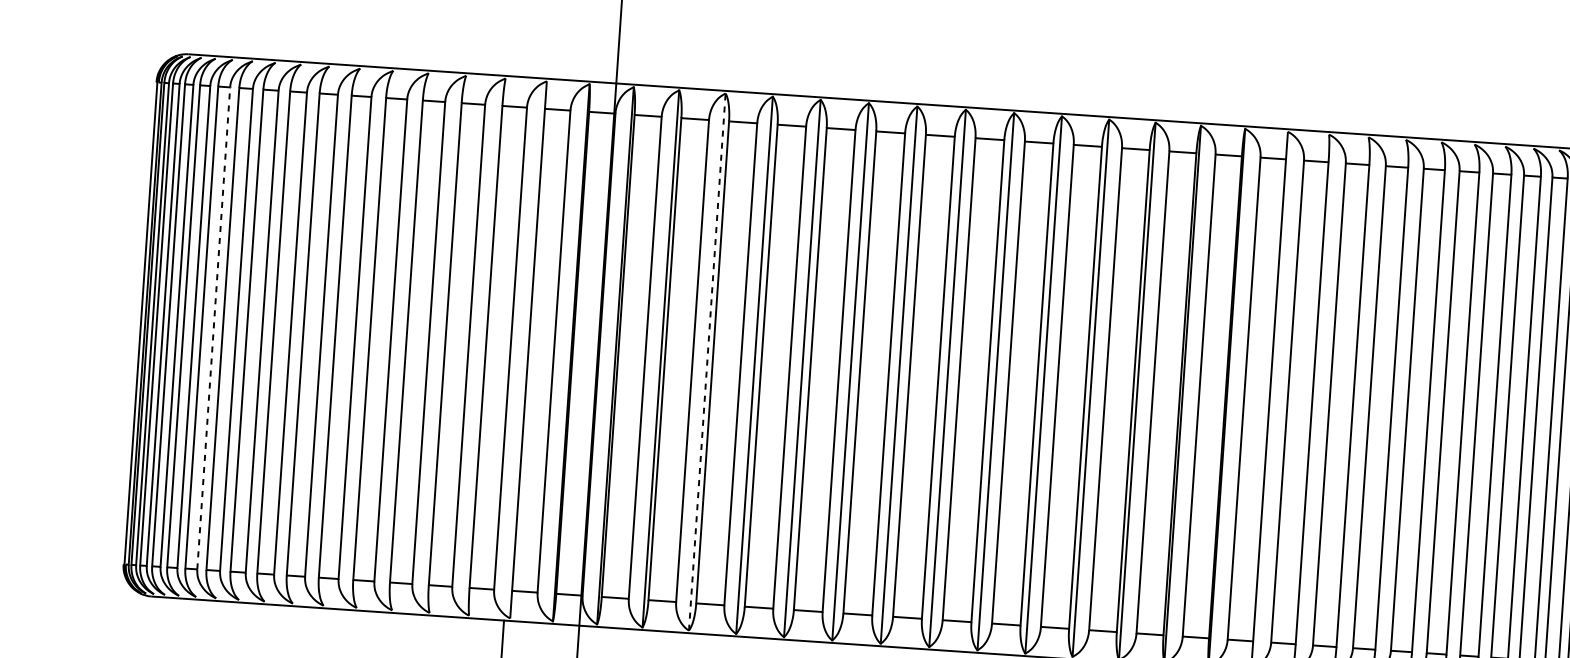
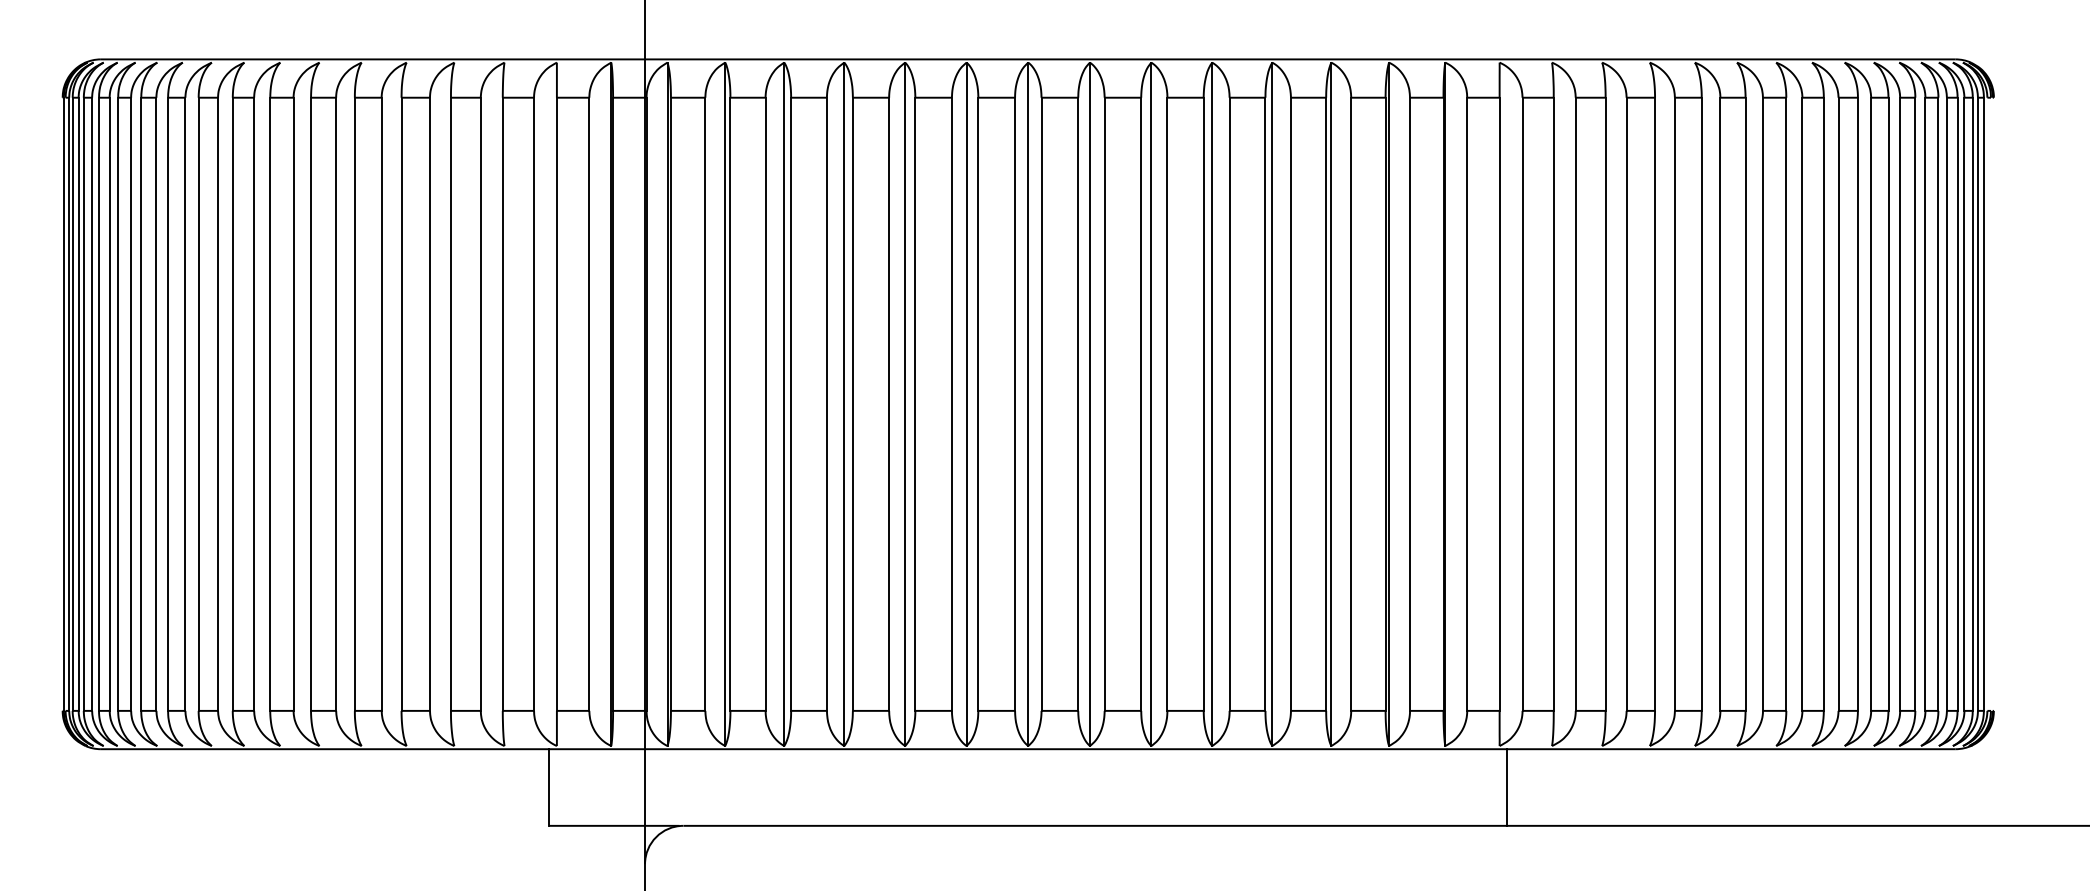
line: (213, 328) -> (156, 404), dashed -> solid
line: (707, 362) -> (784, 404), dashed -> solid

